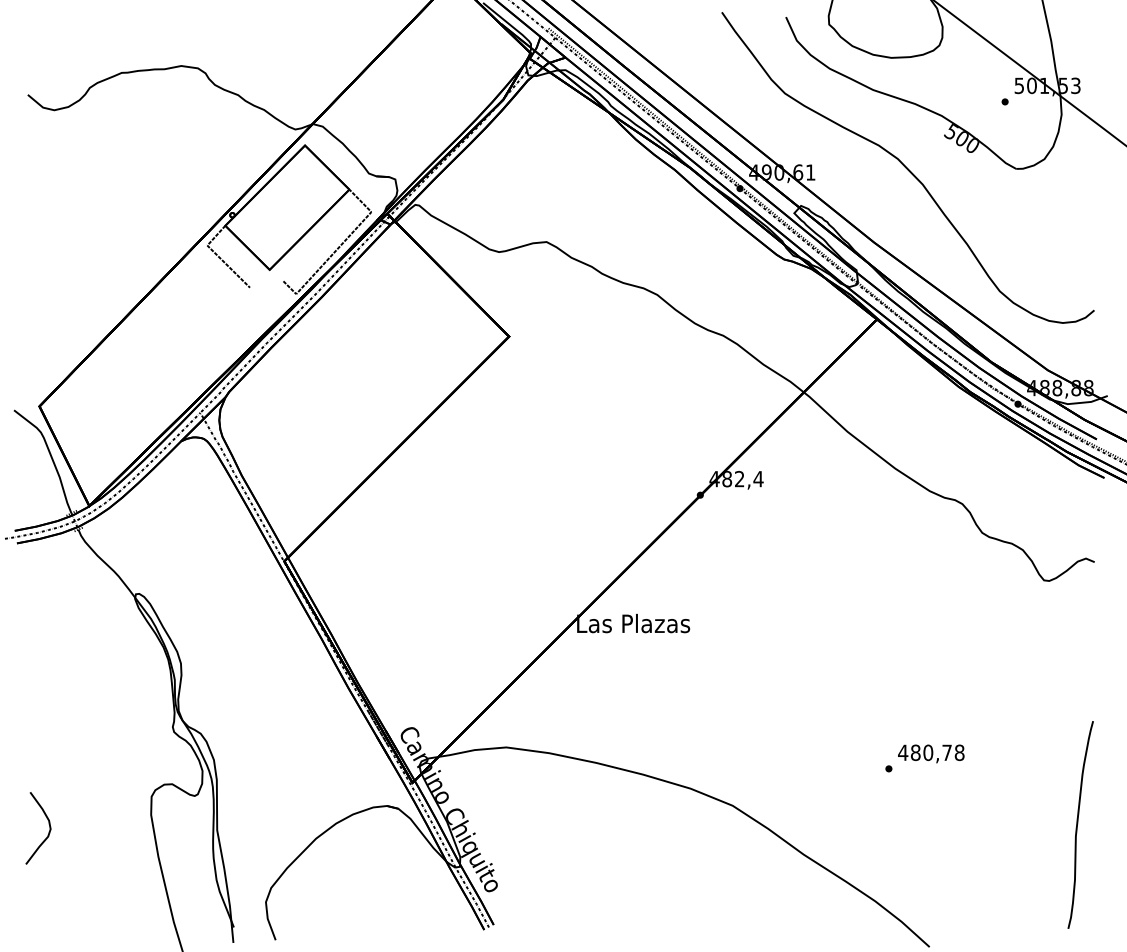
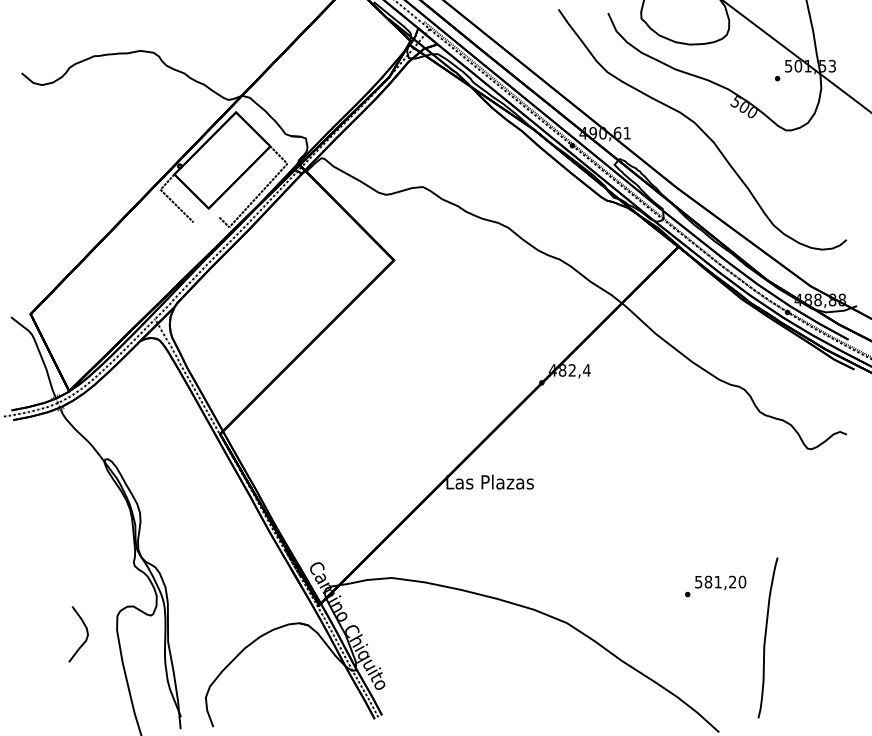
text: (931, 752) -> (720, 581), 480,78 -> 581,20
curve: (1078, 823) -> (766, 636), moved
curve: (48, 824) -> (86, 631), moved

